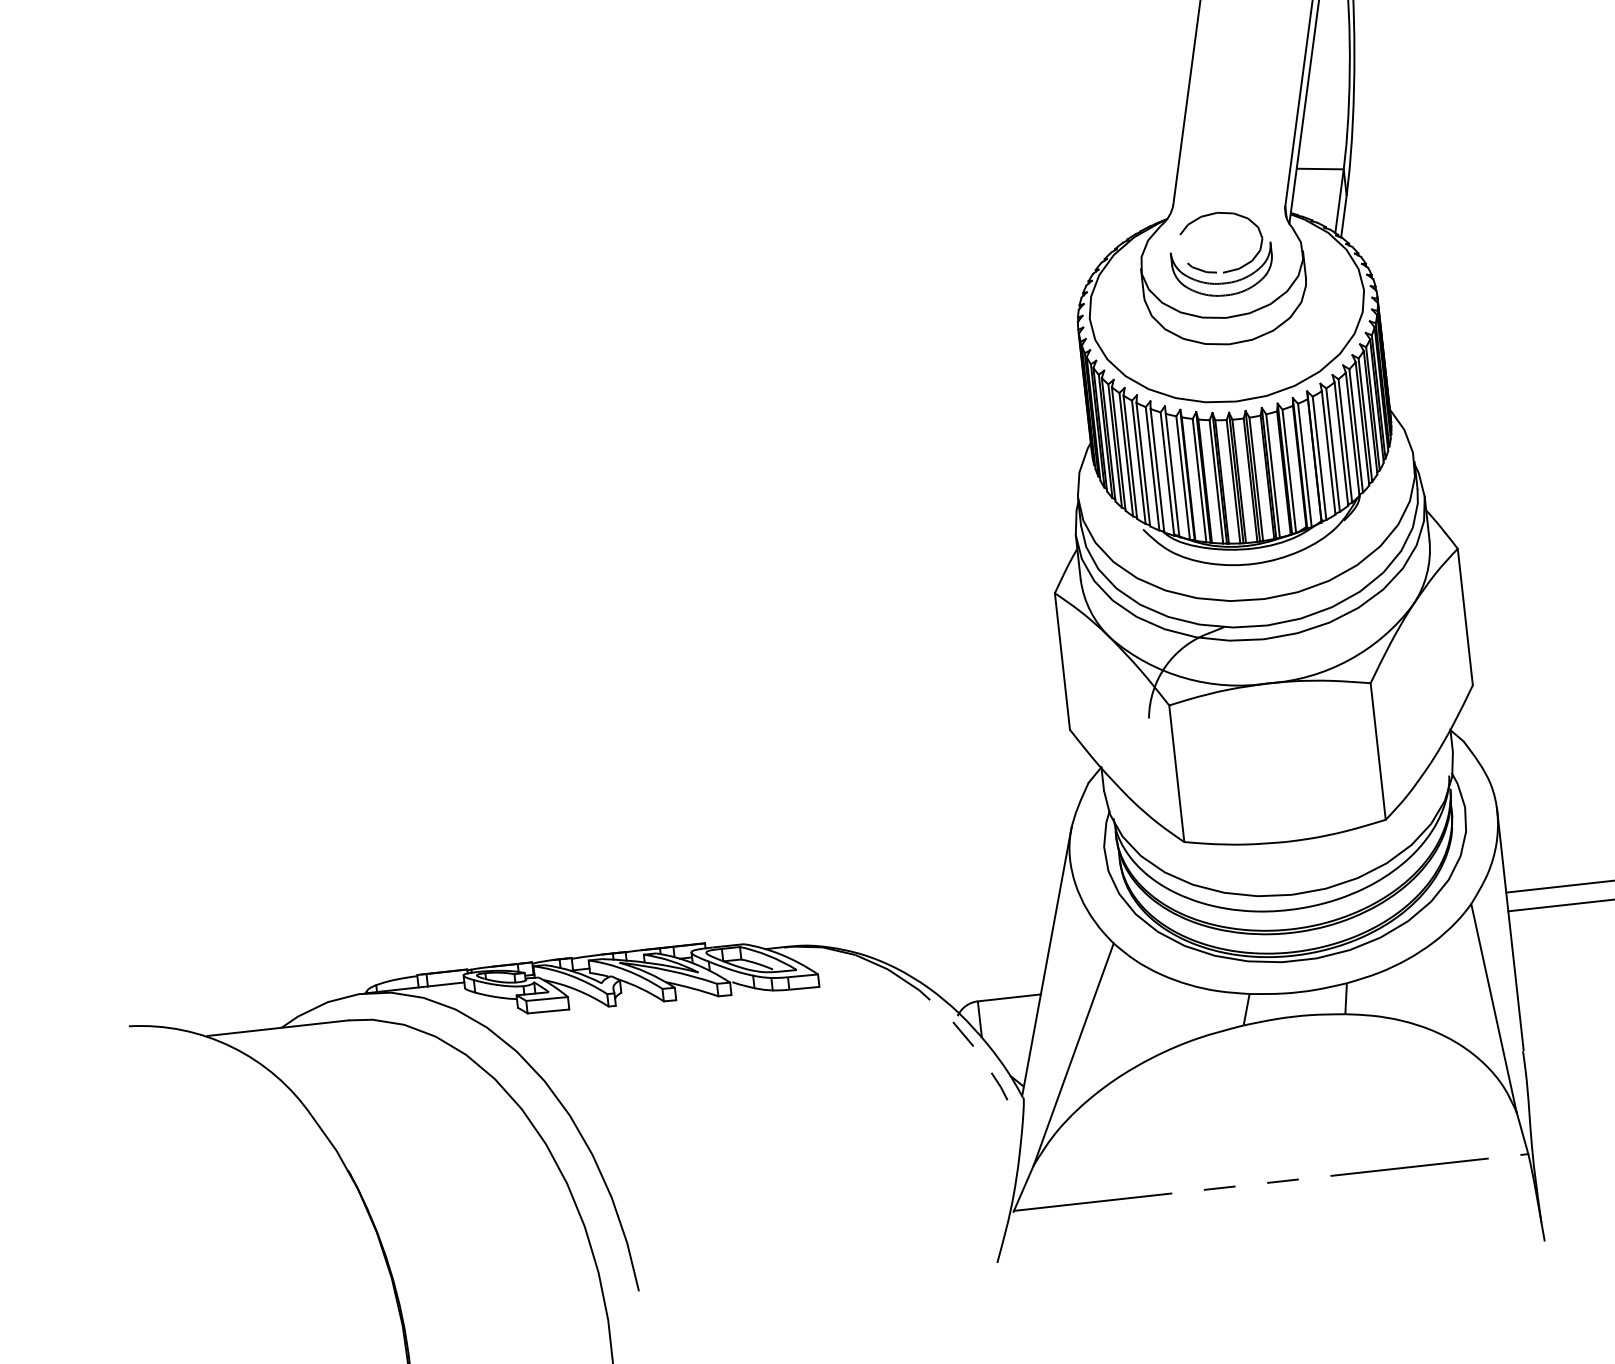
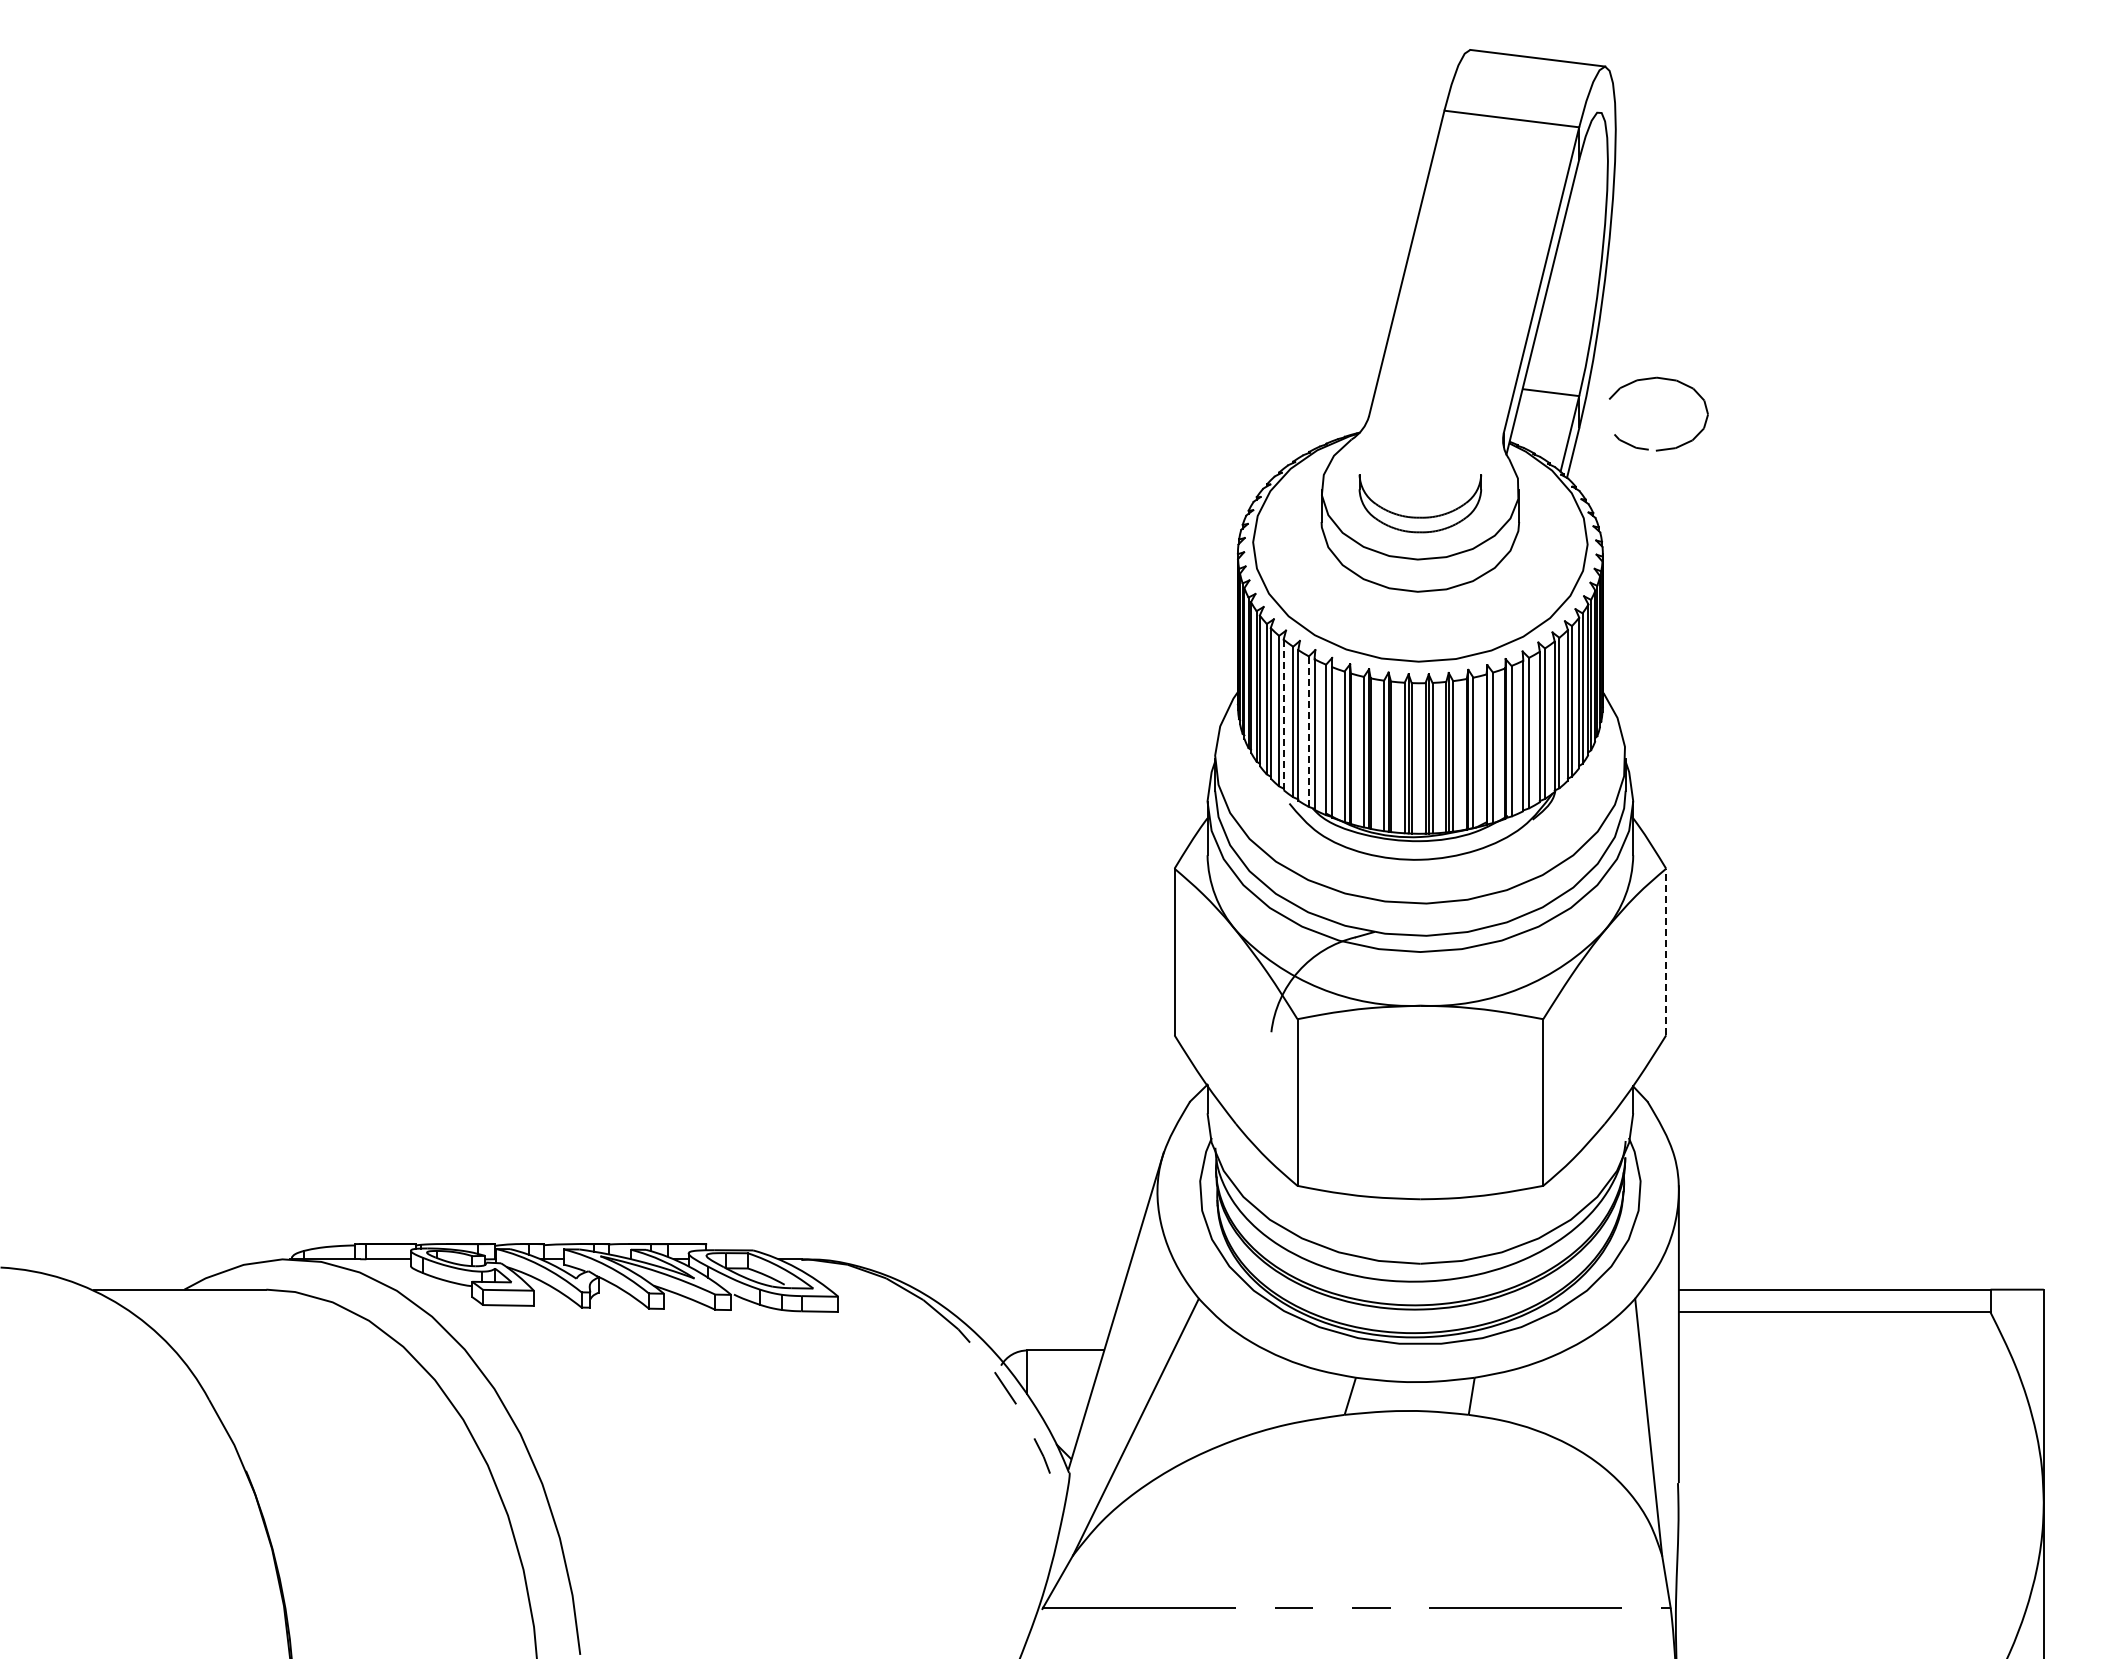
part: (1220, 213) -> (1660, 379), moved
line: (1130, 457) -> (1283, 715), solid -> dashed
line: (1152, 468) -> (1308, 731), solid -> dashed
line: (1465, 616) -> (1666, 951), solid -> dashed

